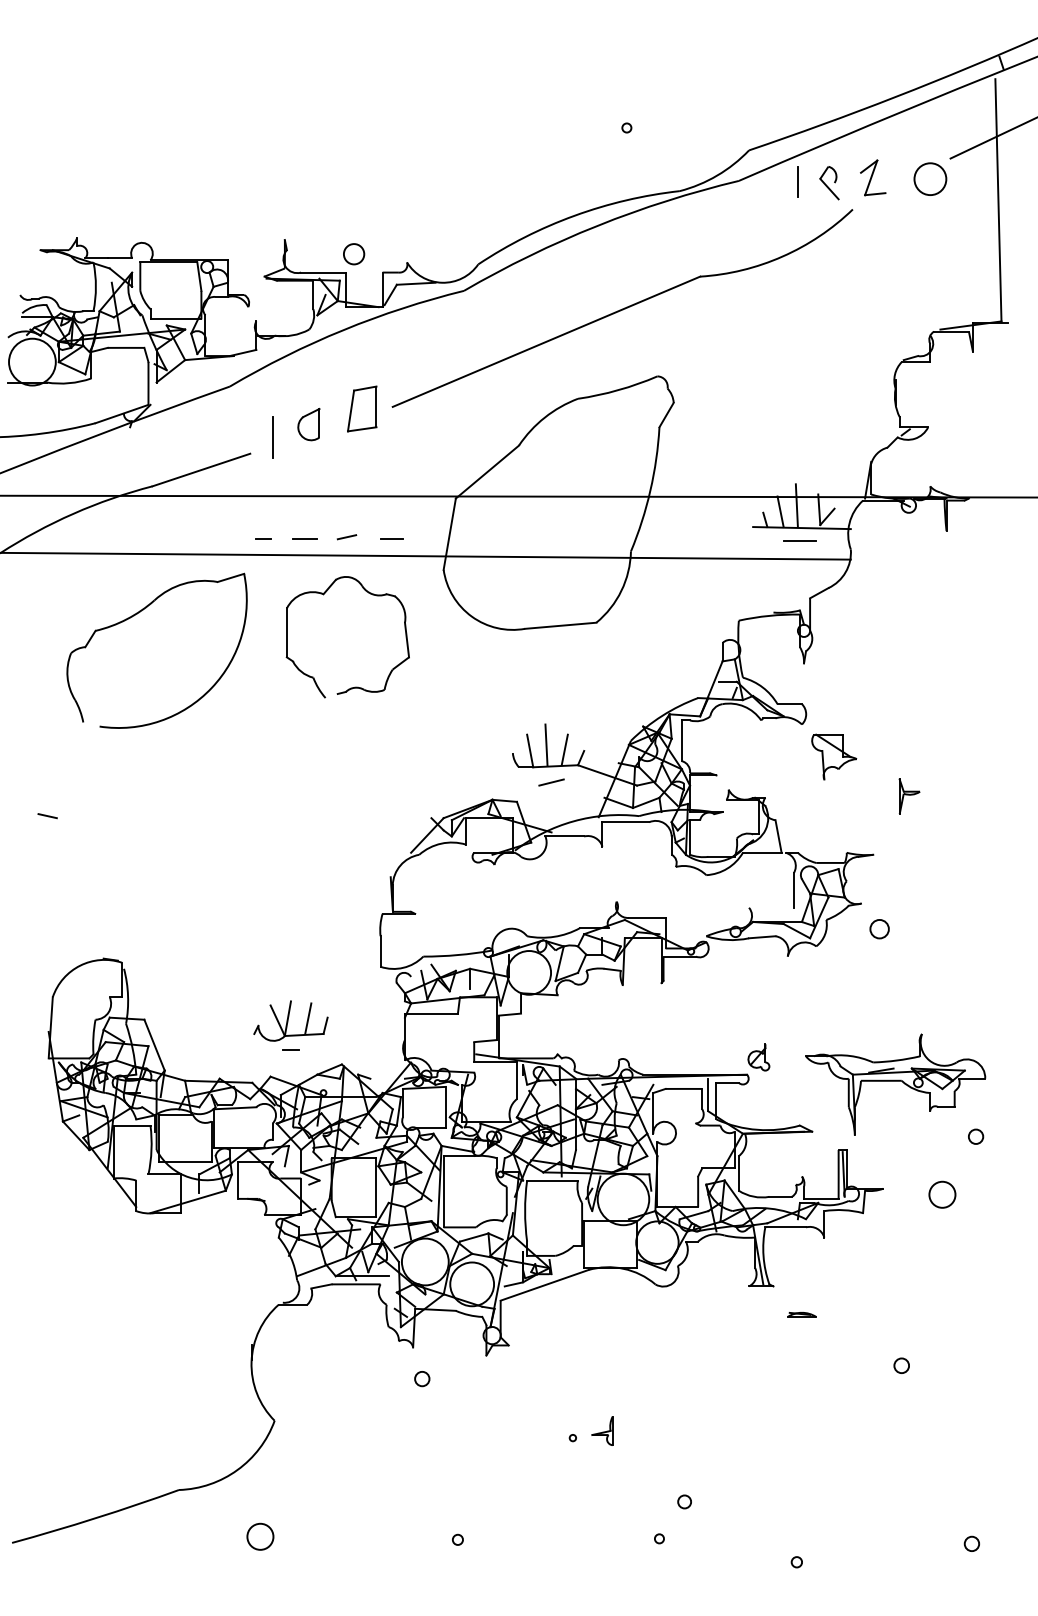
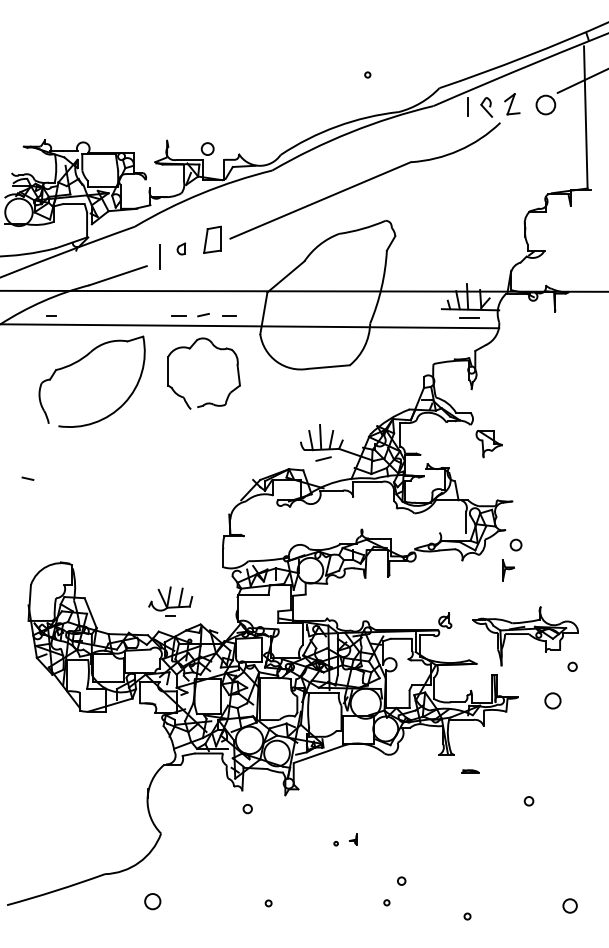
part: (309, 423) -> (181, 248), size x0.6
line: (263, 537) -> (51, 315), moved
part: (909, 796) -> (508, 570), moved
part: (602, 1430) -> (353, 839), size x0.6
circle: (972, 1543) -> (570, 905), size x1.6

